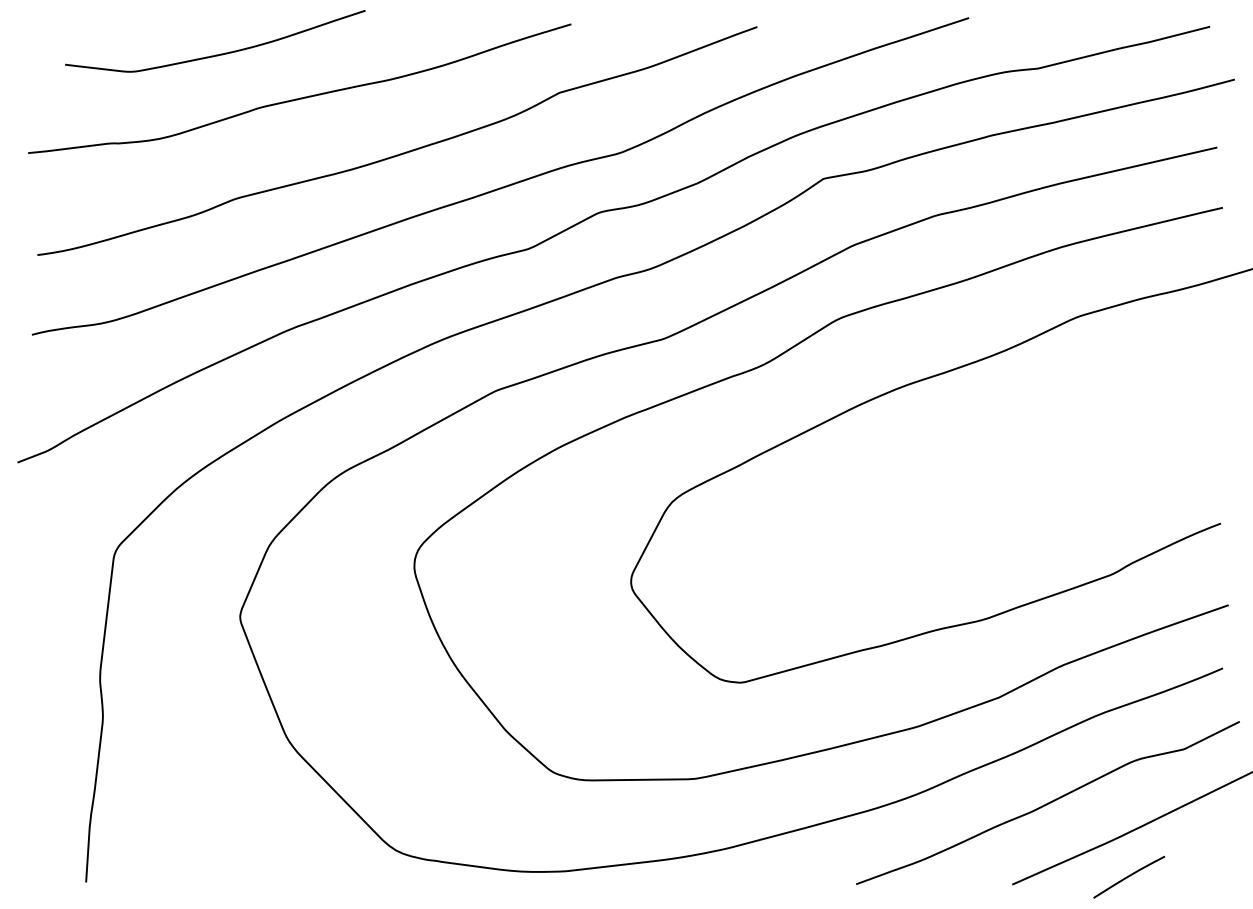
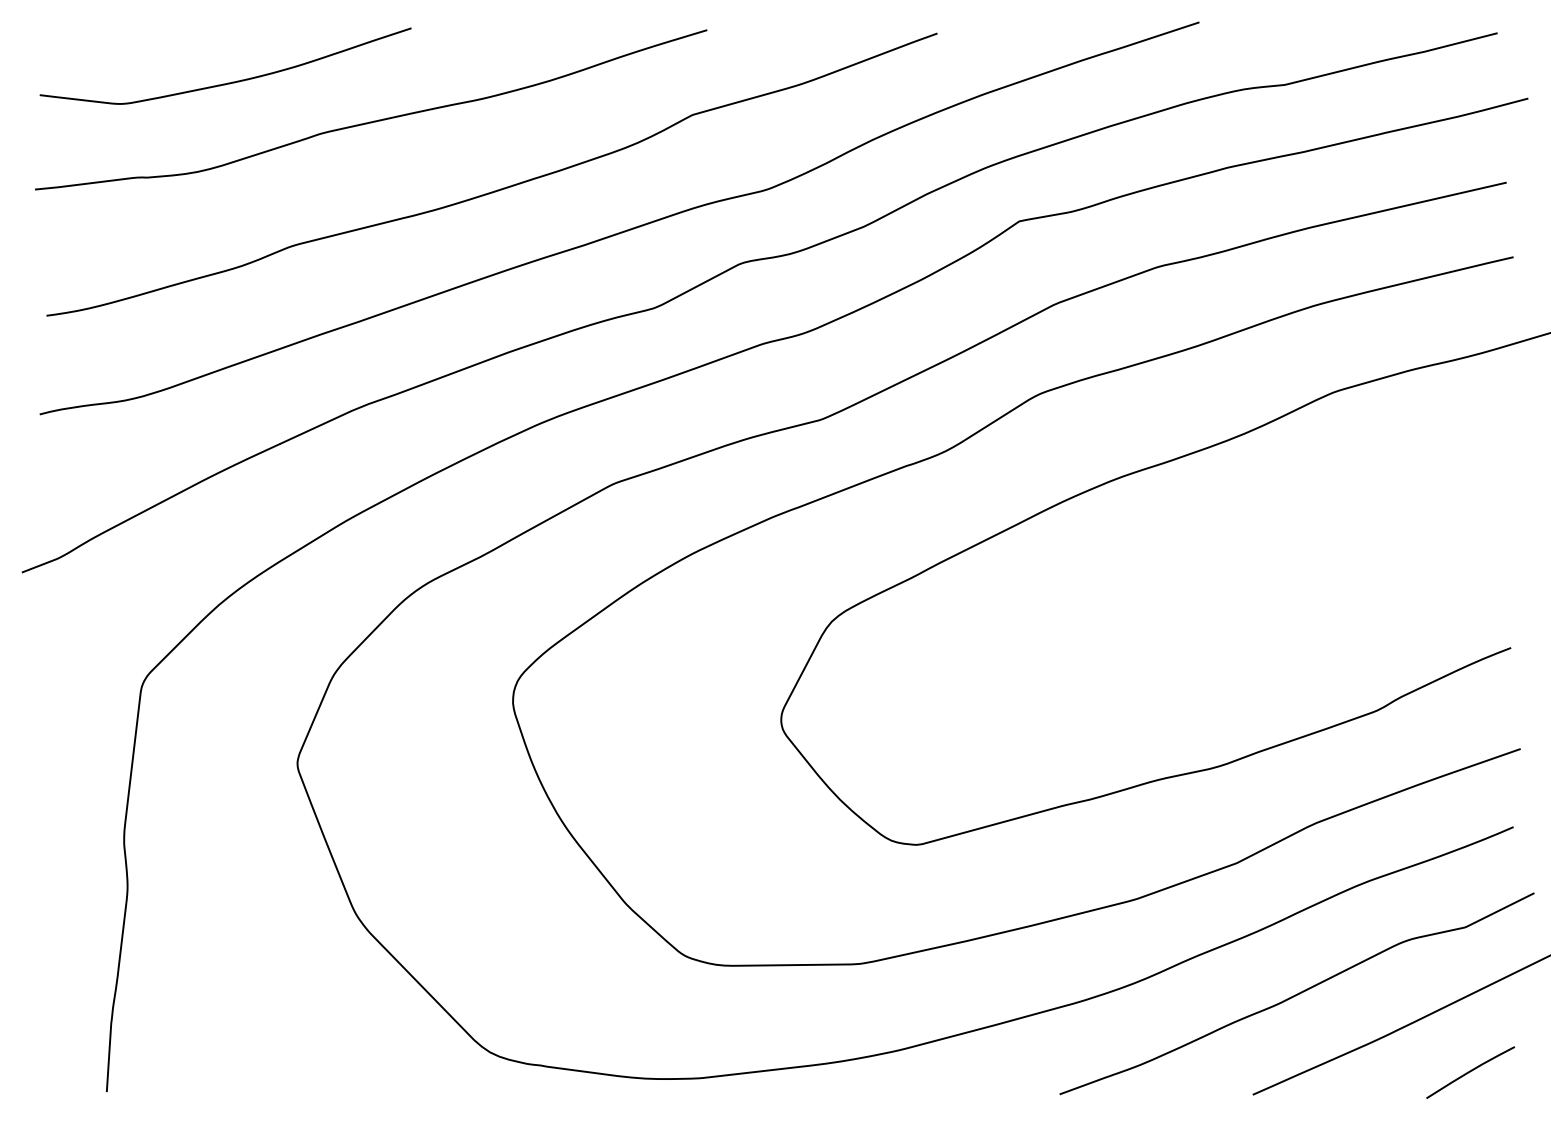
curve: (216, 54) -> (227, 82), moved
curve: (1129, 877) -> (1470, 1072), moved

